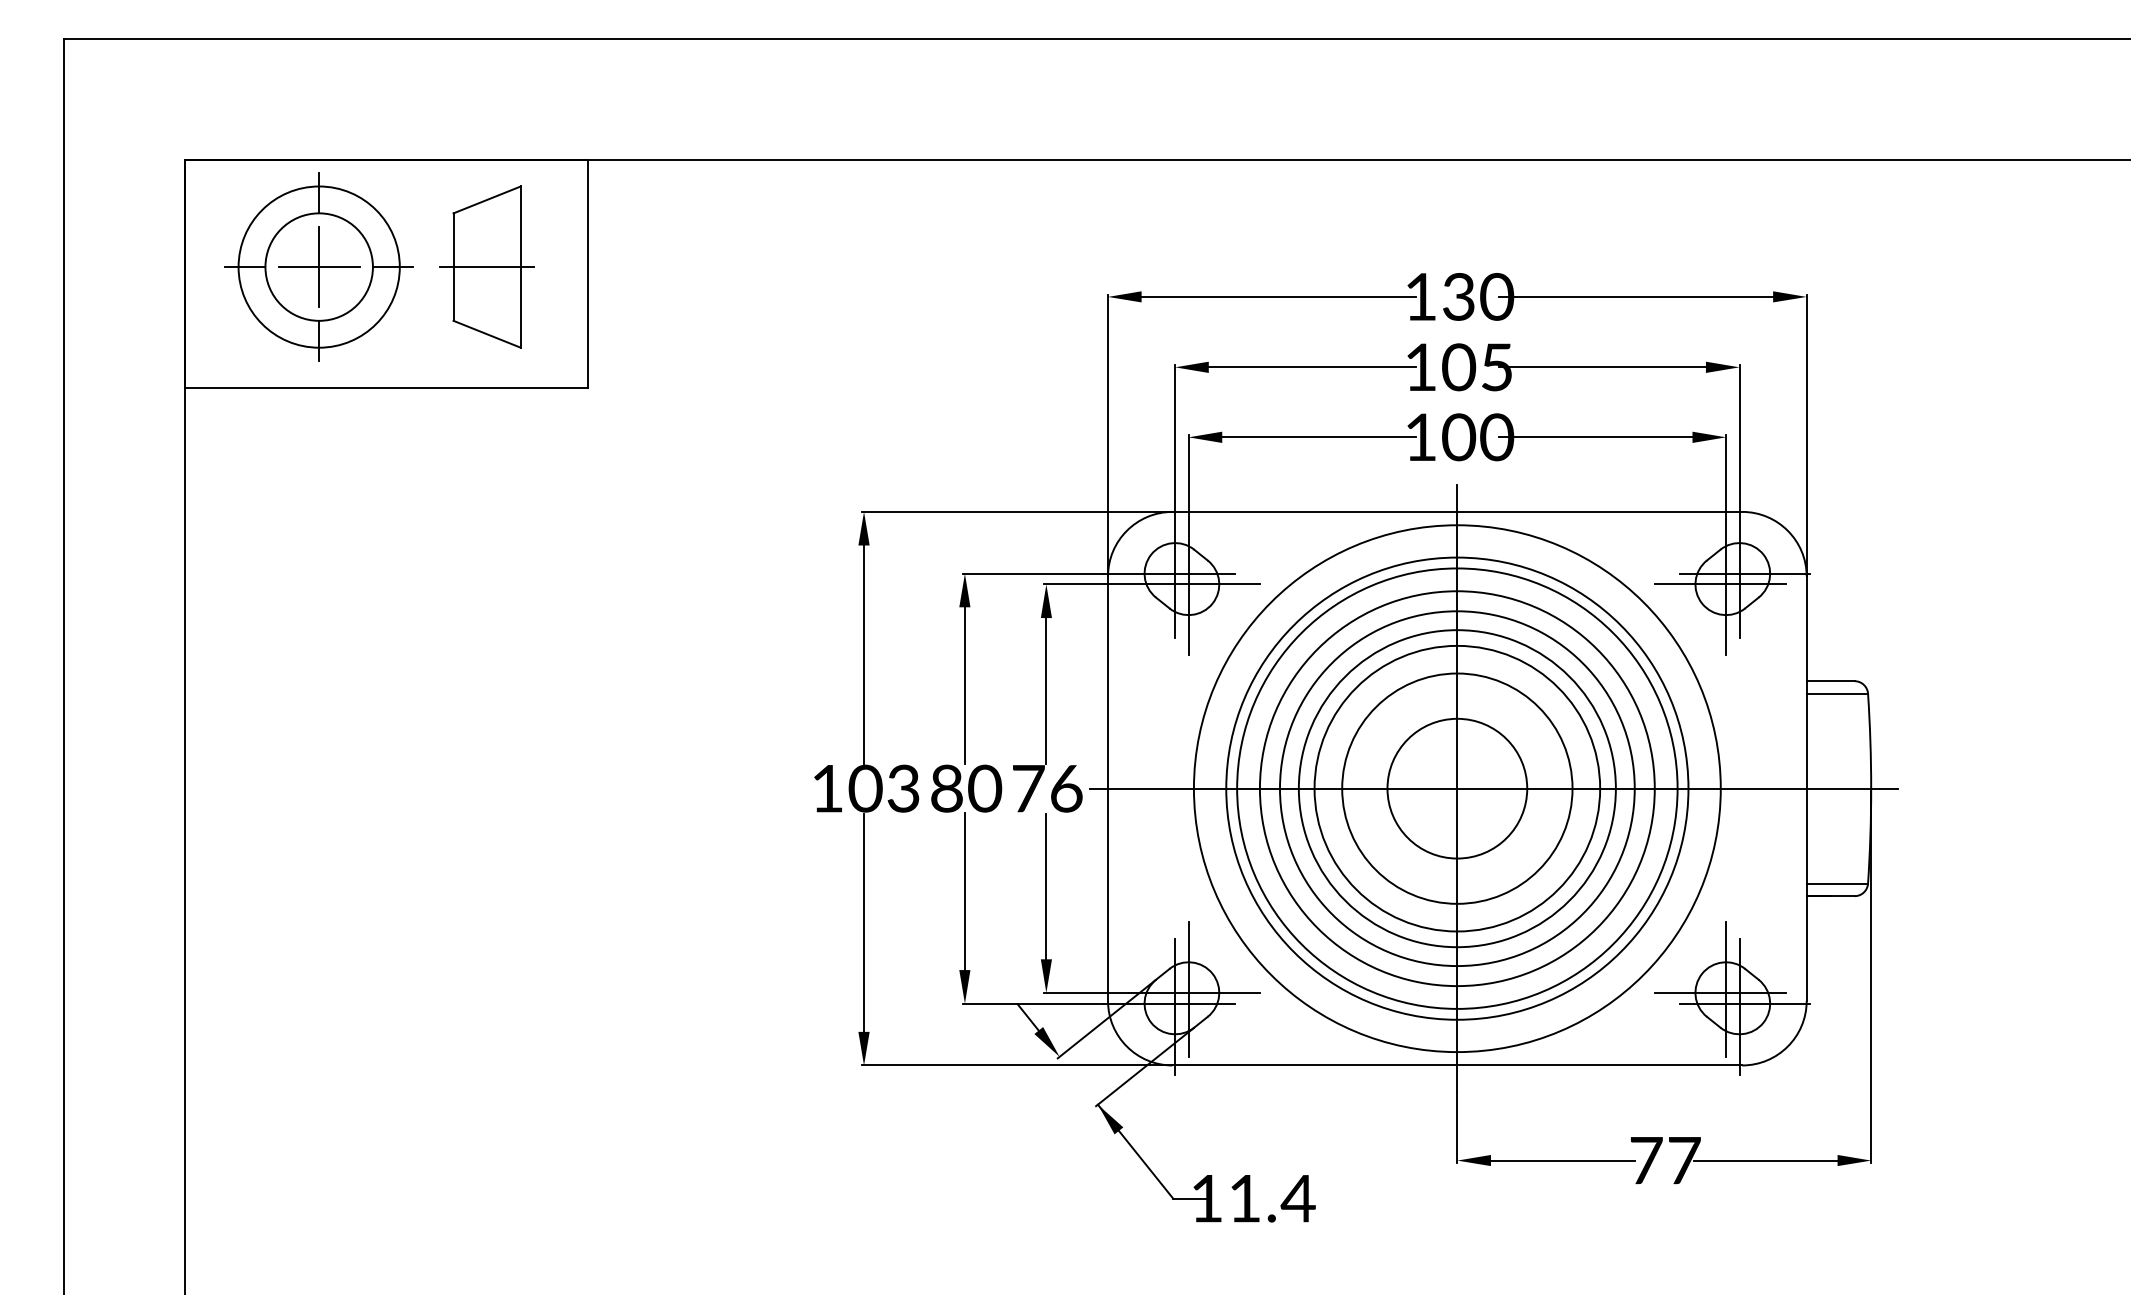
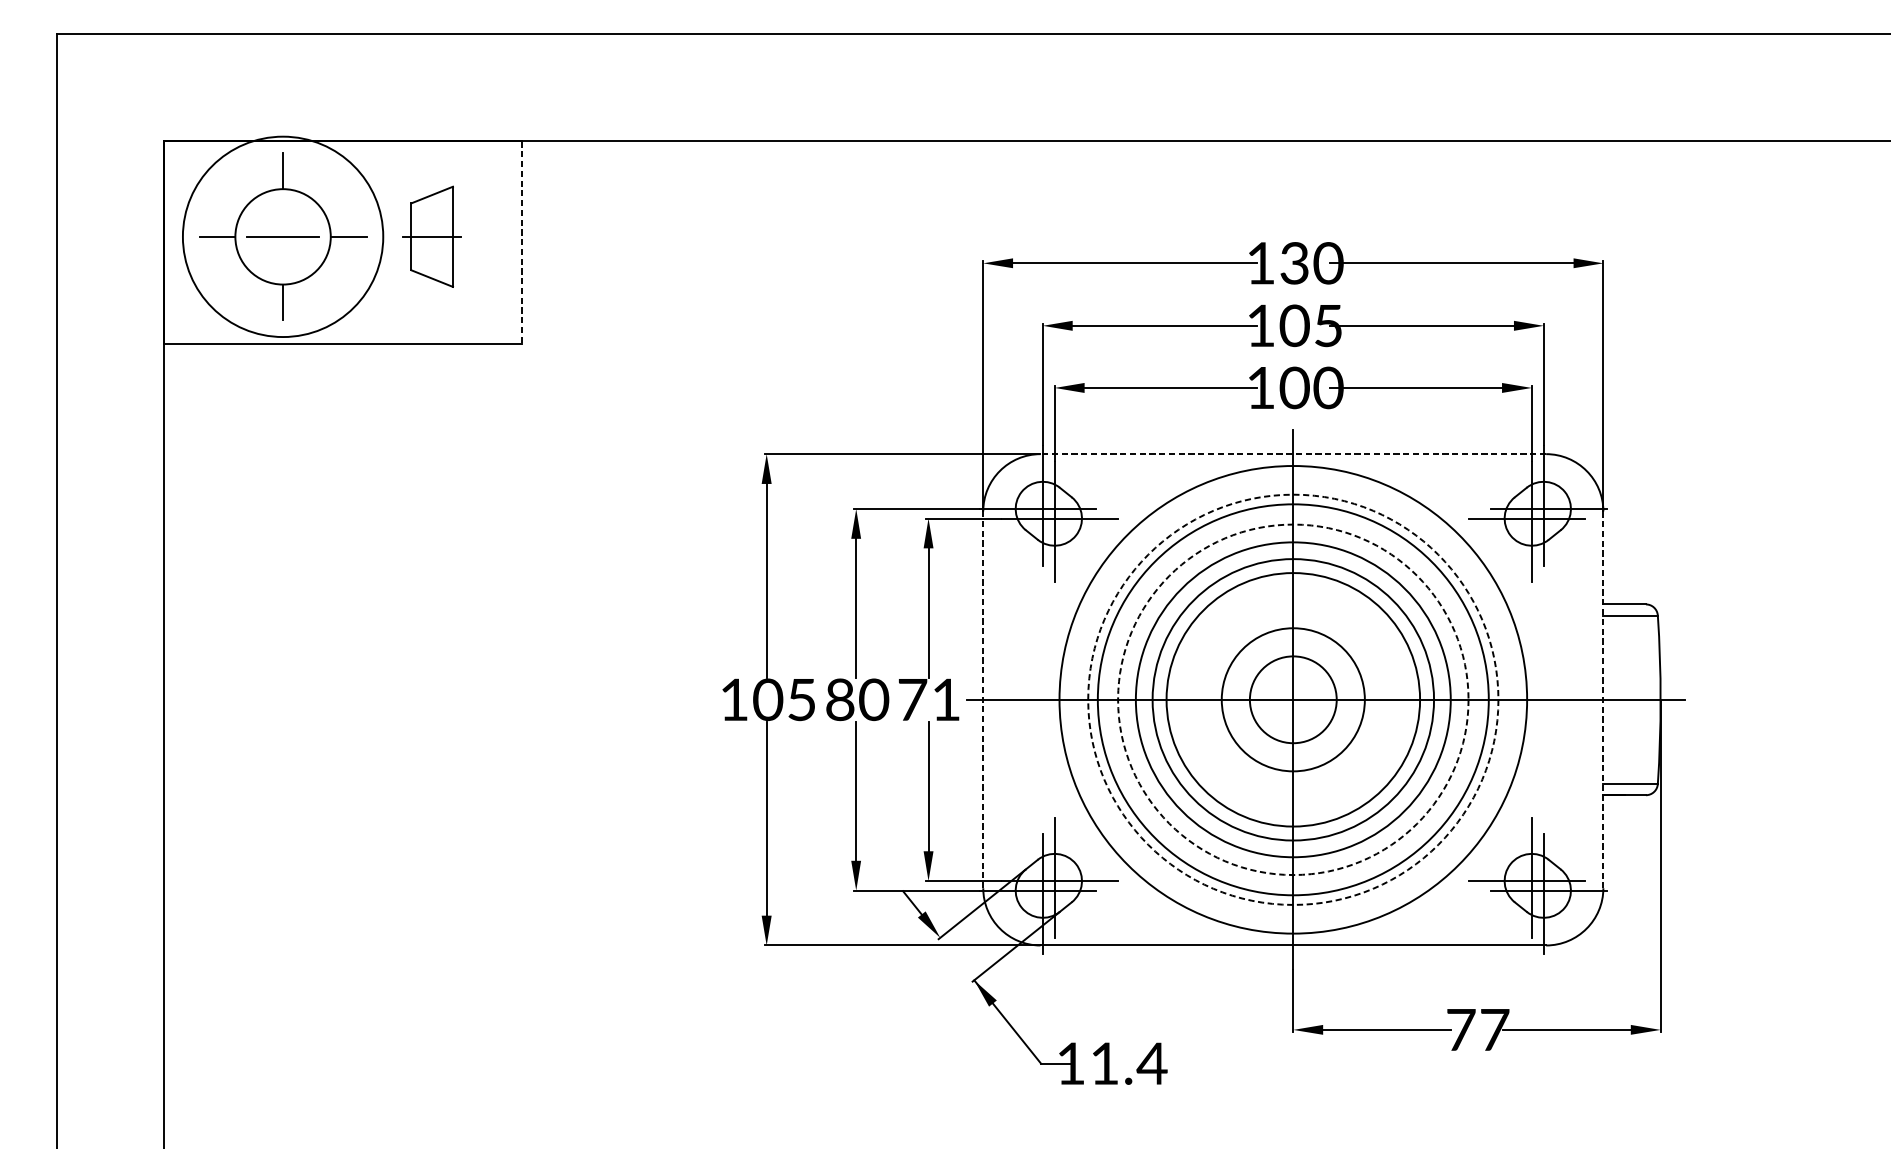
circle: (318, 266) -> (282, 236), size x1.4
line: (319, 266) -> (283, 236), removed
part: (486, 266) -> (431, 236), size x0.7
line: (587, 274) -> (521, 243), solid -> dashed
line: (1457, 511) -> (1293, 453), solid -> dashed
text: (903, 788) -> (801, 699), 103 -> 105
text: (1066, 788) -> (946, 699), 76 -> 71
line: (1108, 788) -> (983, 699), solid -> dashed
circle: (1456, 788) -> (1292, 699), solid -> dashed
circle: (1457, 788) -> (1293, 699), size x0.7
circle: (1457, 788) -> (1293, 699), size x0.7
circle: (1457, 788) -> (1293, 699), solid -> dashed
line: (1806, 789) -> (1603, 700), solid -> dashed

